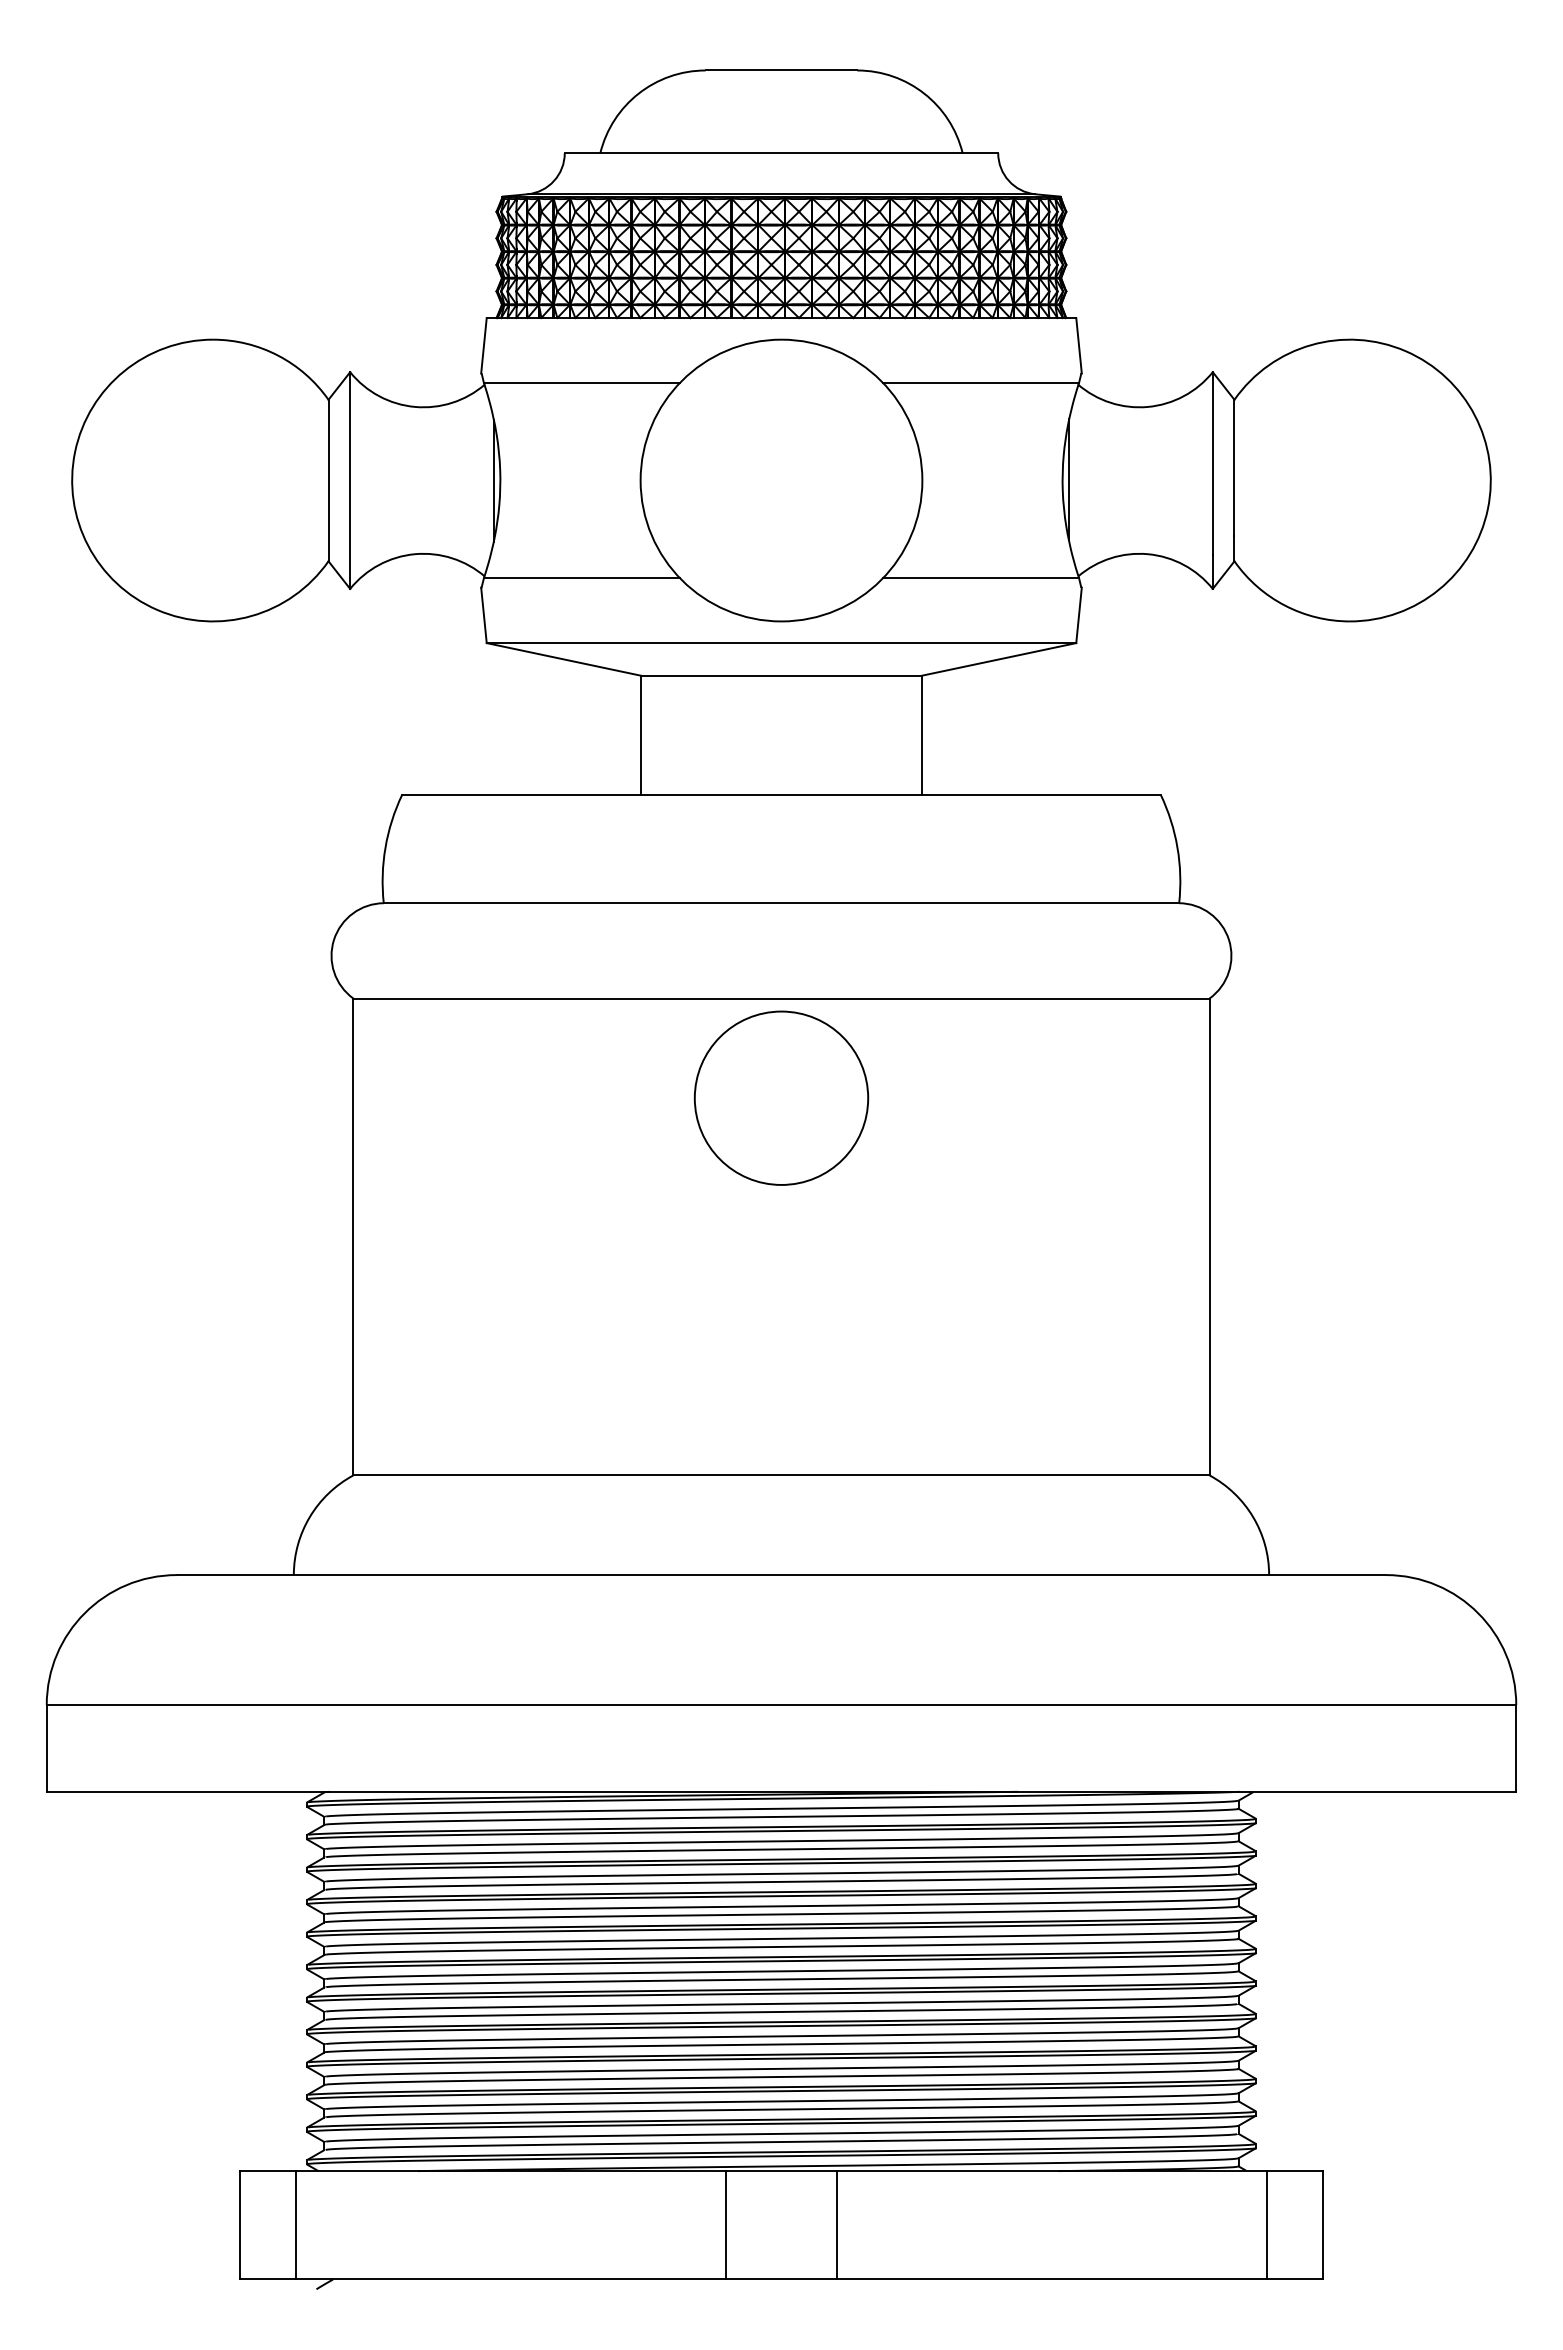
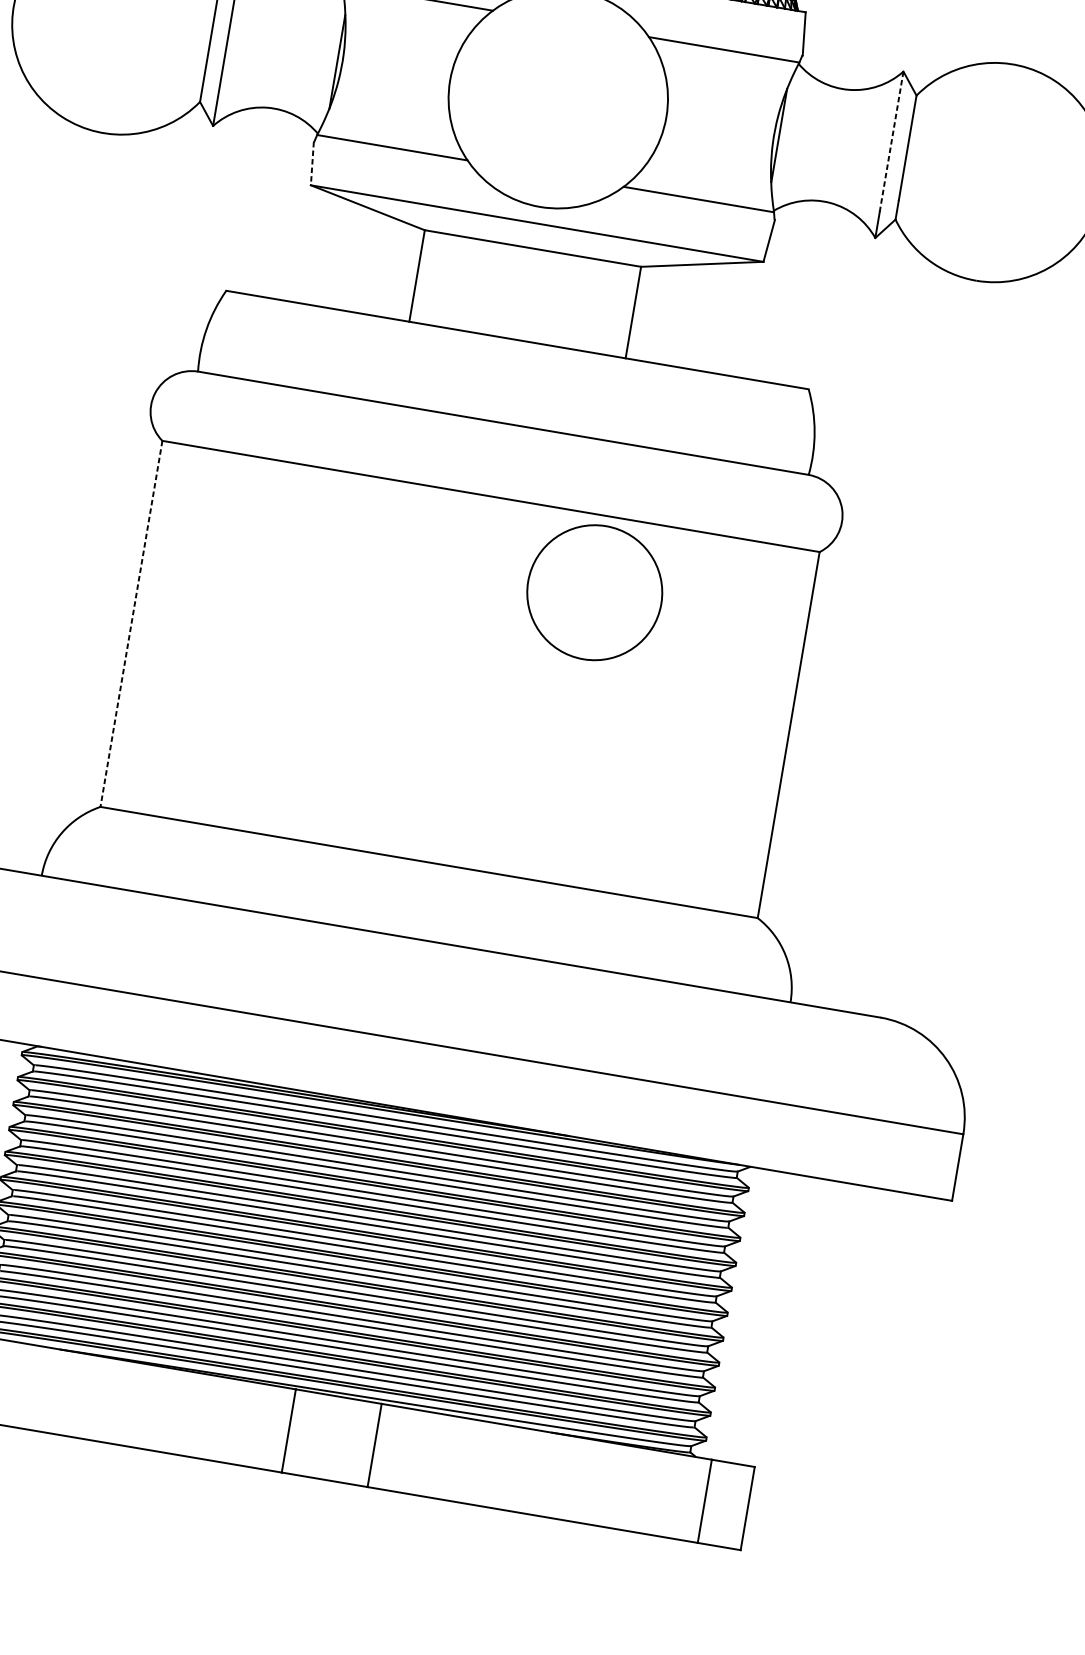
line: (1212, 464) -> (891, 142), solid -> dashed
line: (483, 615) -> (312, 163), solid -> dashed
circle: (781, 1097) -> (594, 592), moved
line: (353, 1237) -> (131, 624), solid -> dashed

